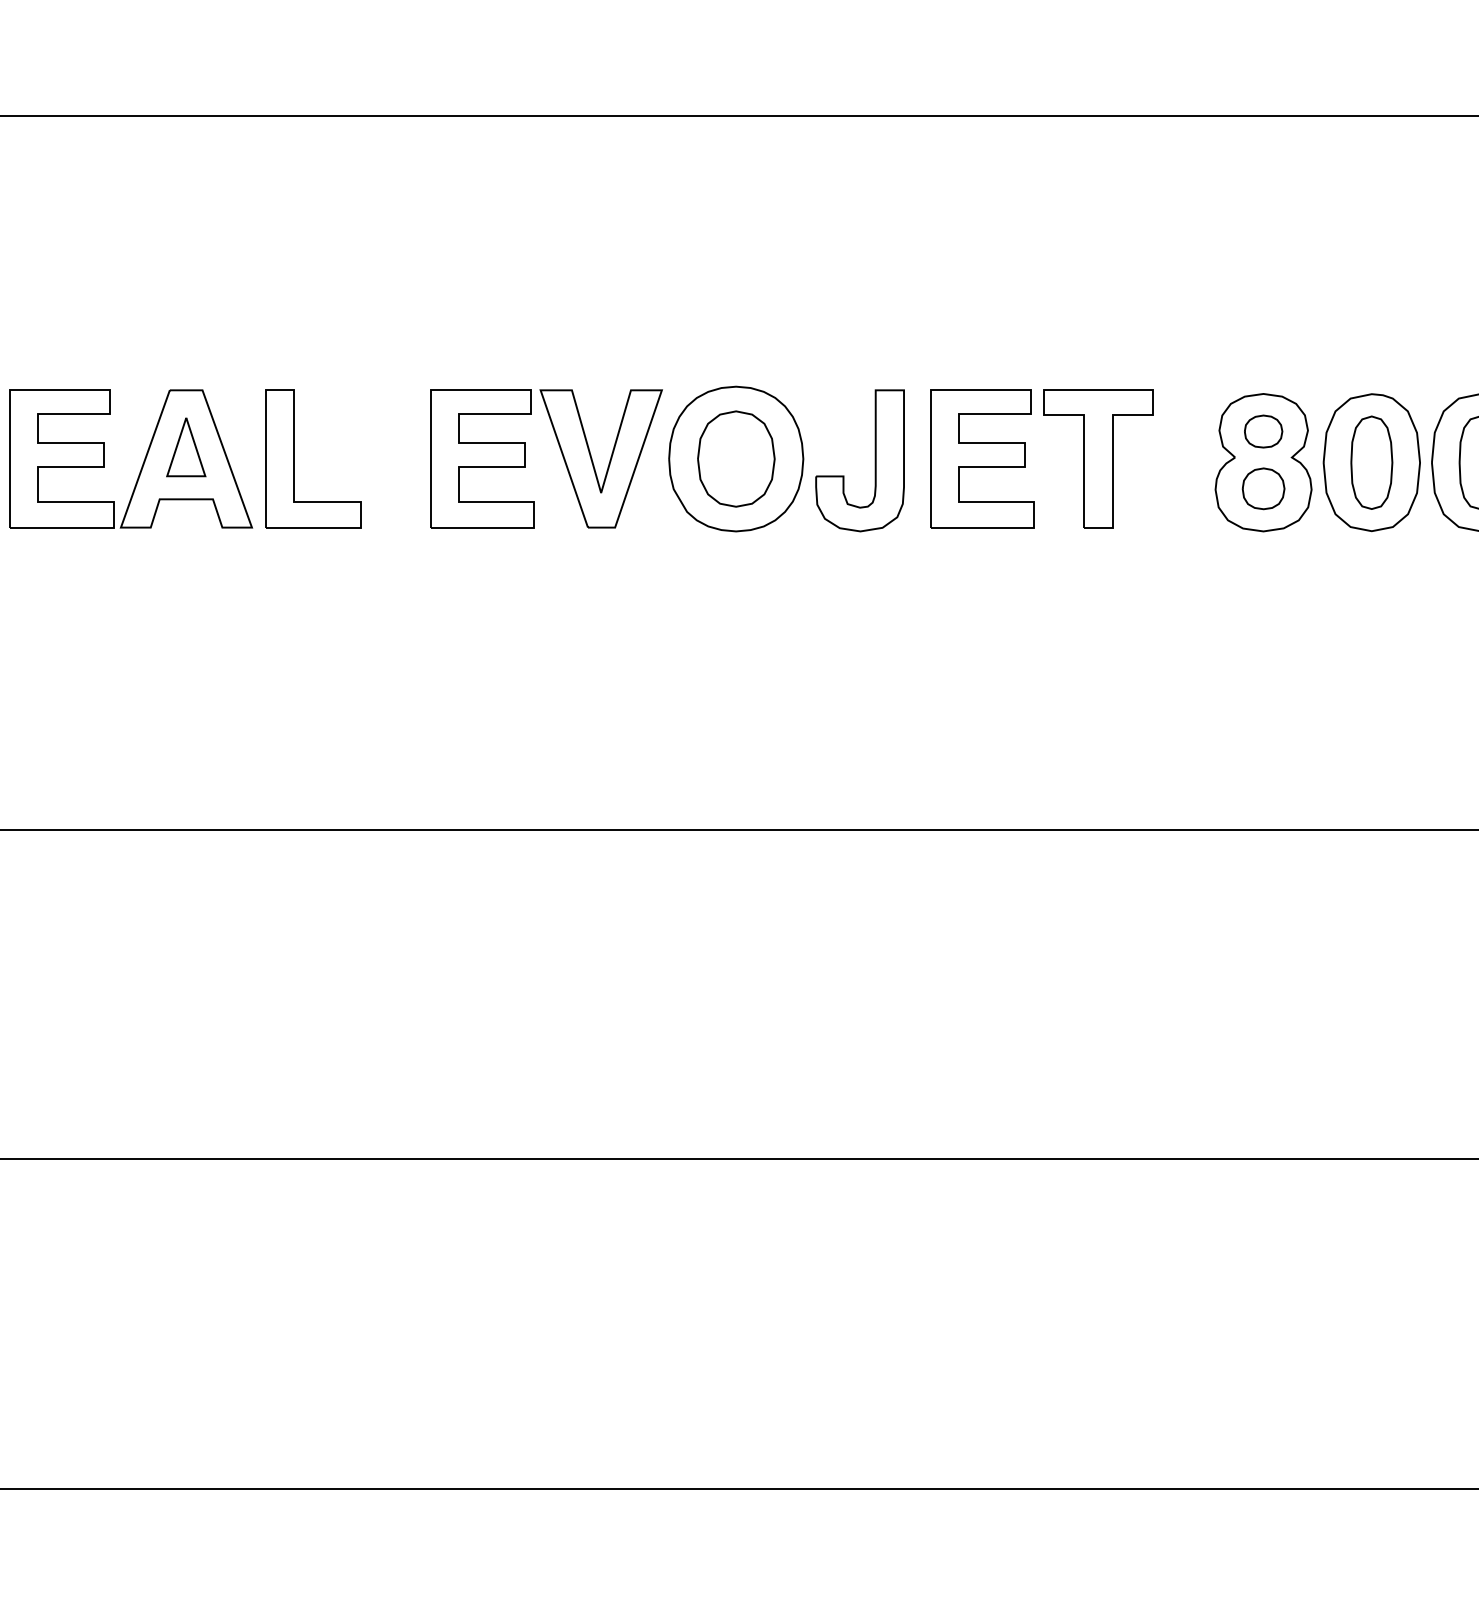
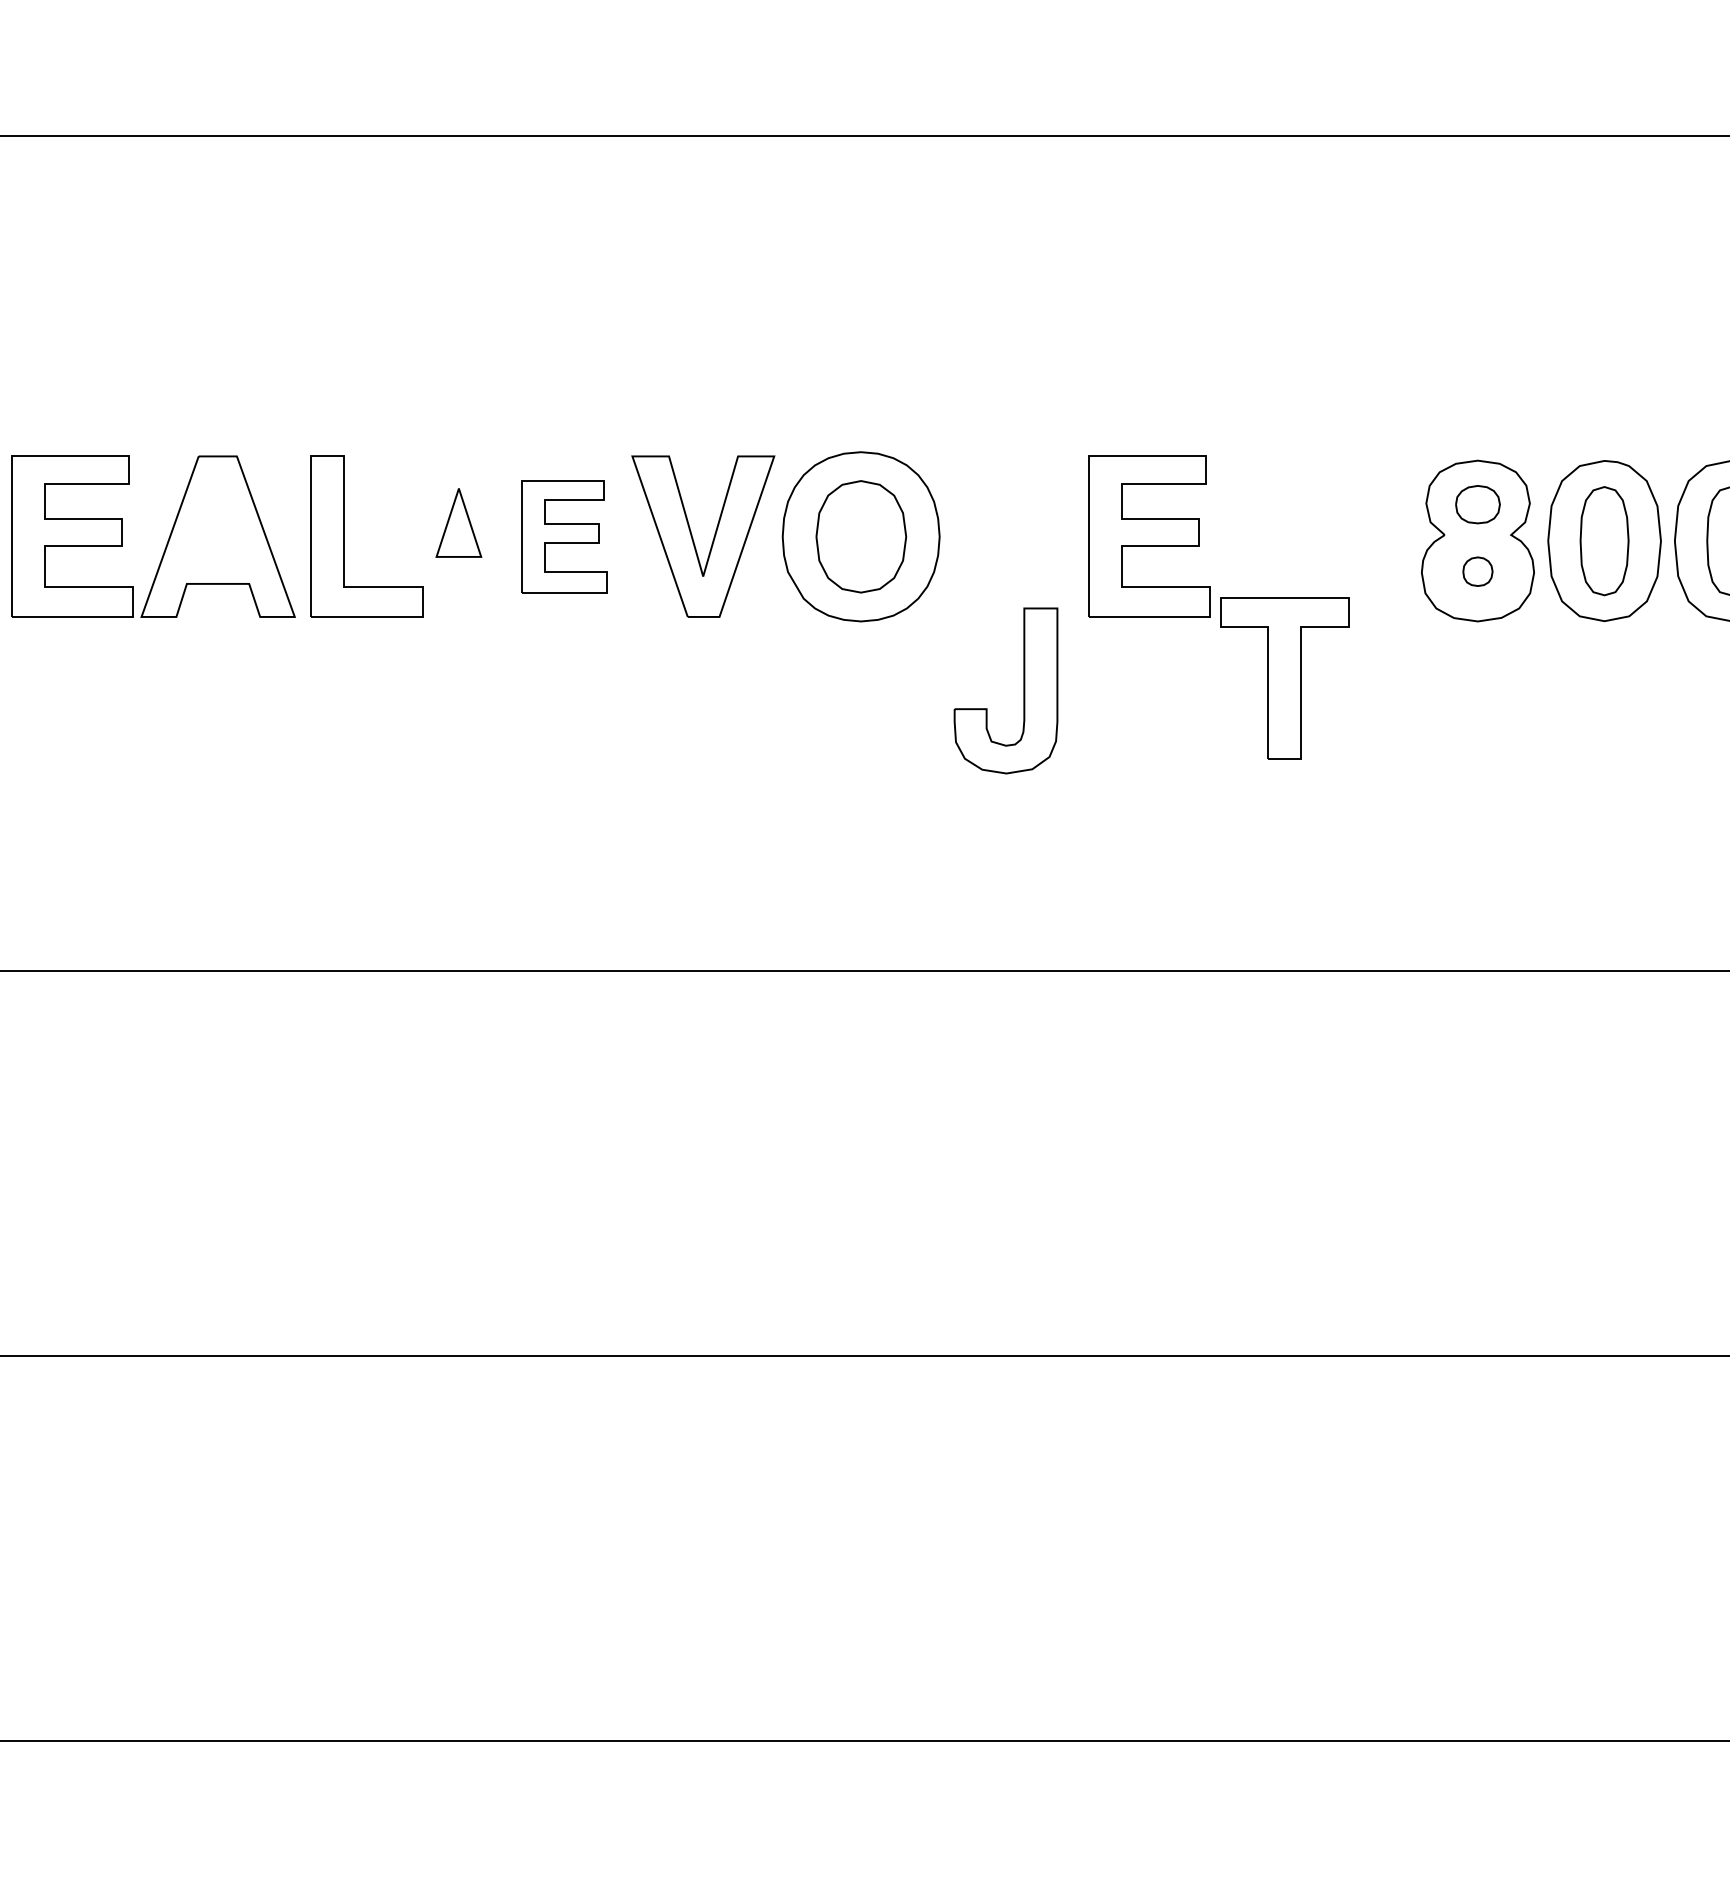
part: (186, 447) -> (459, 523), moved
part: (482, 458) -> (564, 536), size x0.7
part: (1098, 458) -> (1284, 677), moved
part: (874, 460) -> (1022, 690), moved
part: (1263, 488) -> (1477, 571), size x0.6

